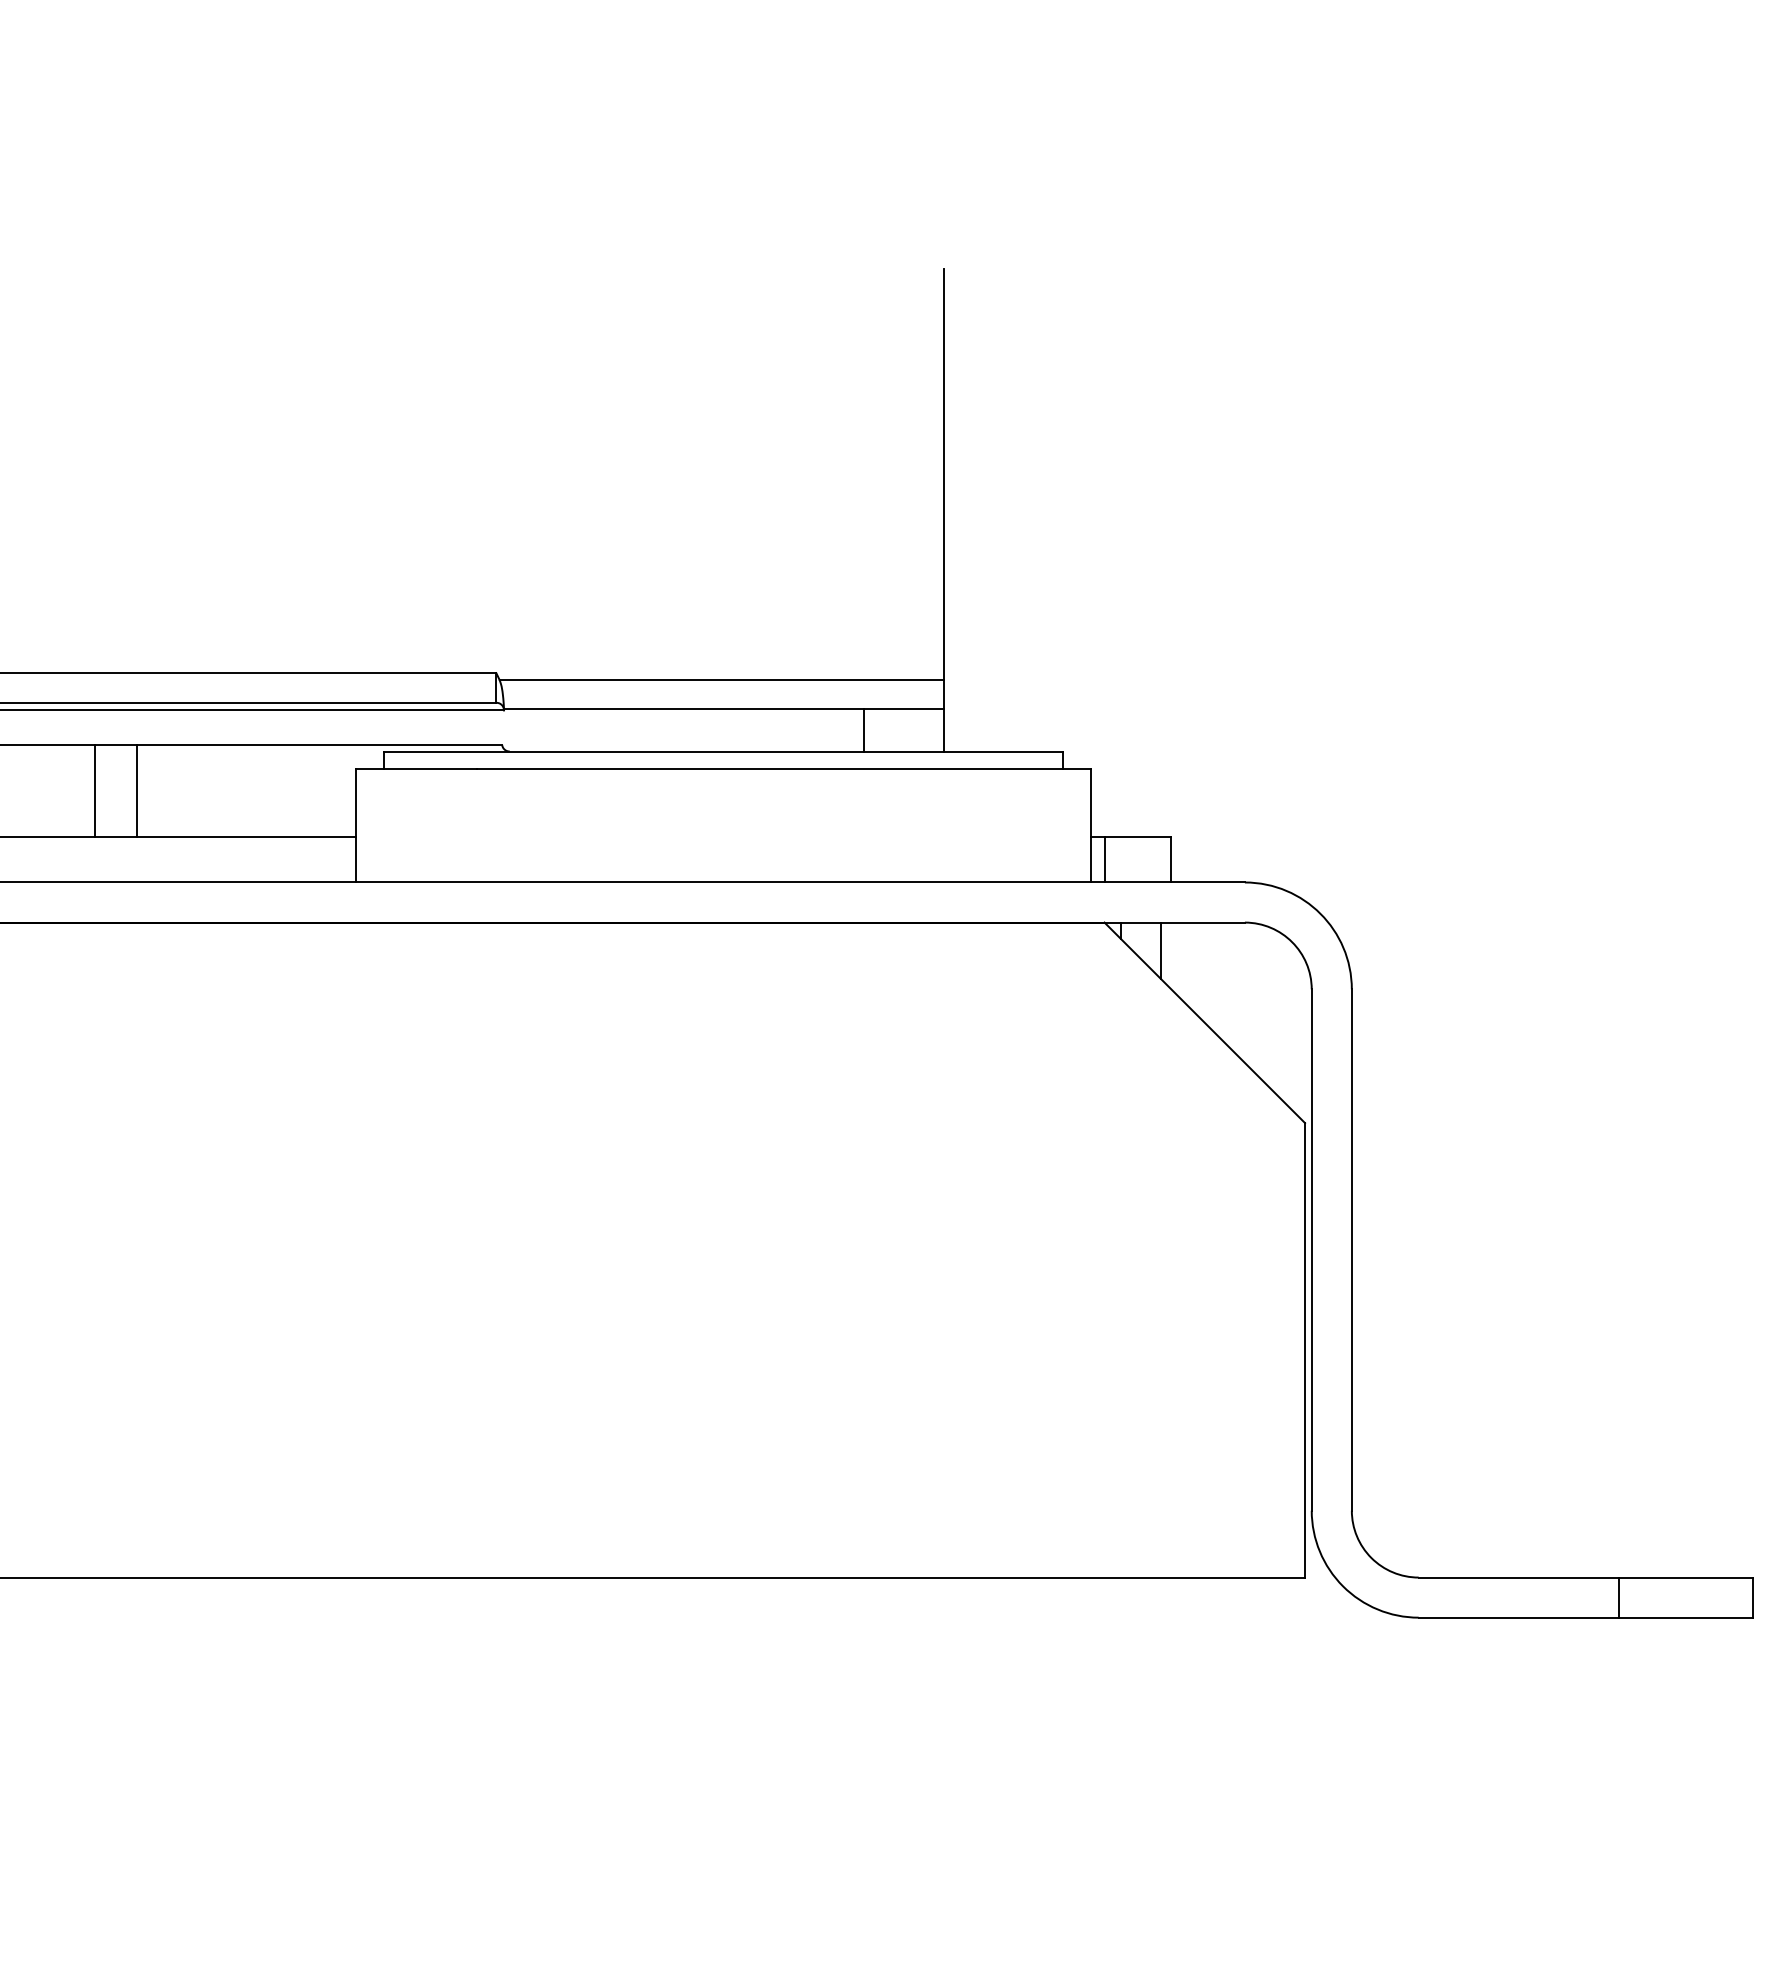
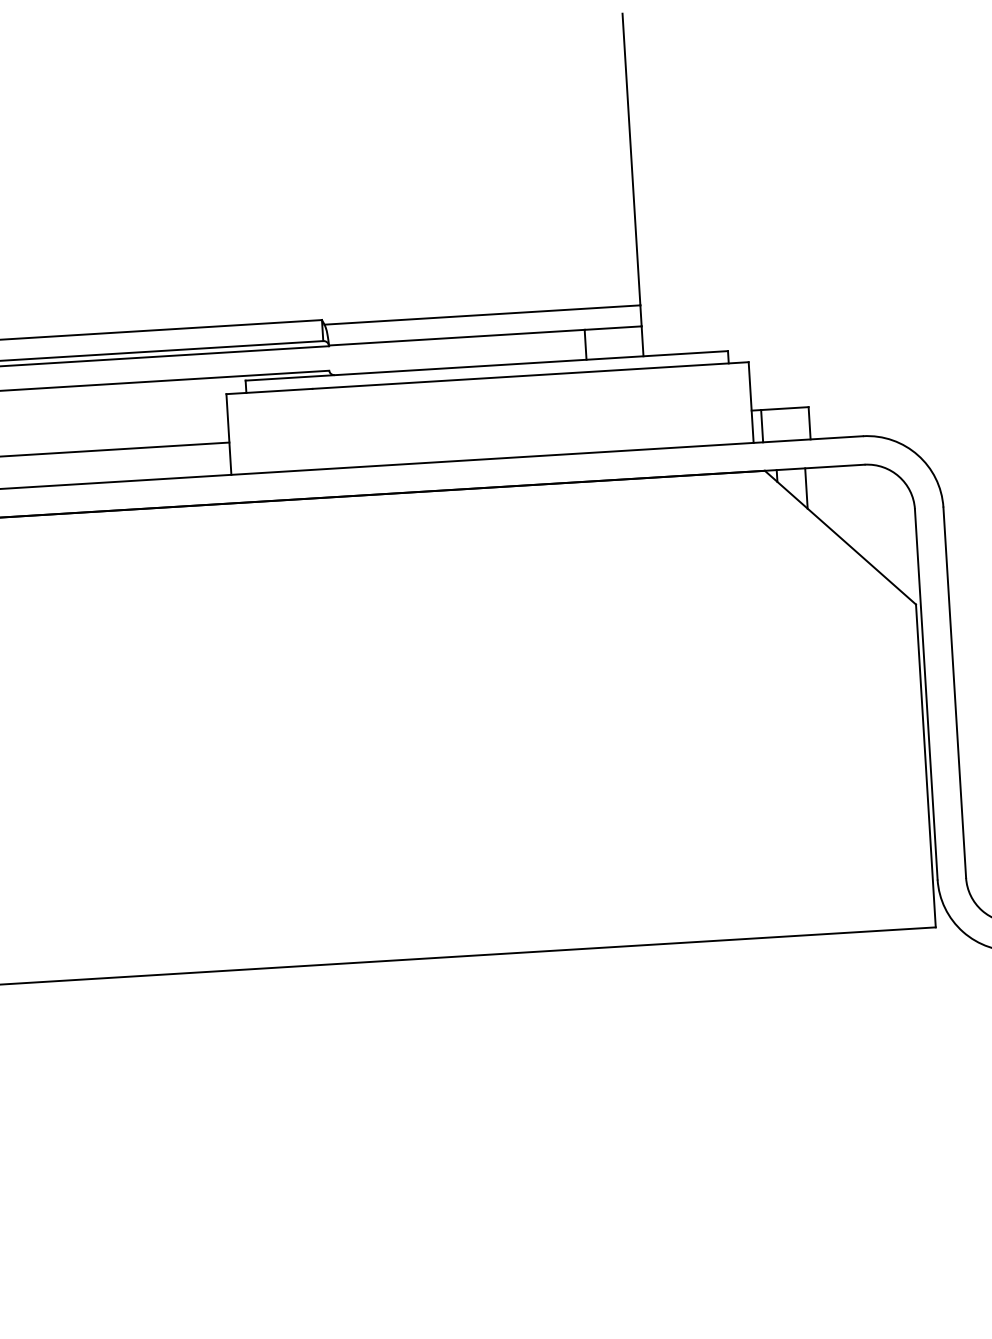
line: (94, 790) -> (41, 420), removed
line: (137, 790) -> (72, 419), removed

